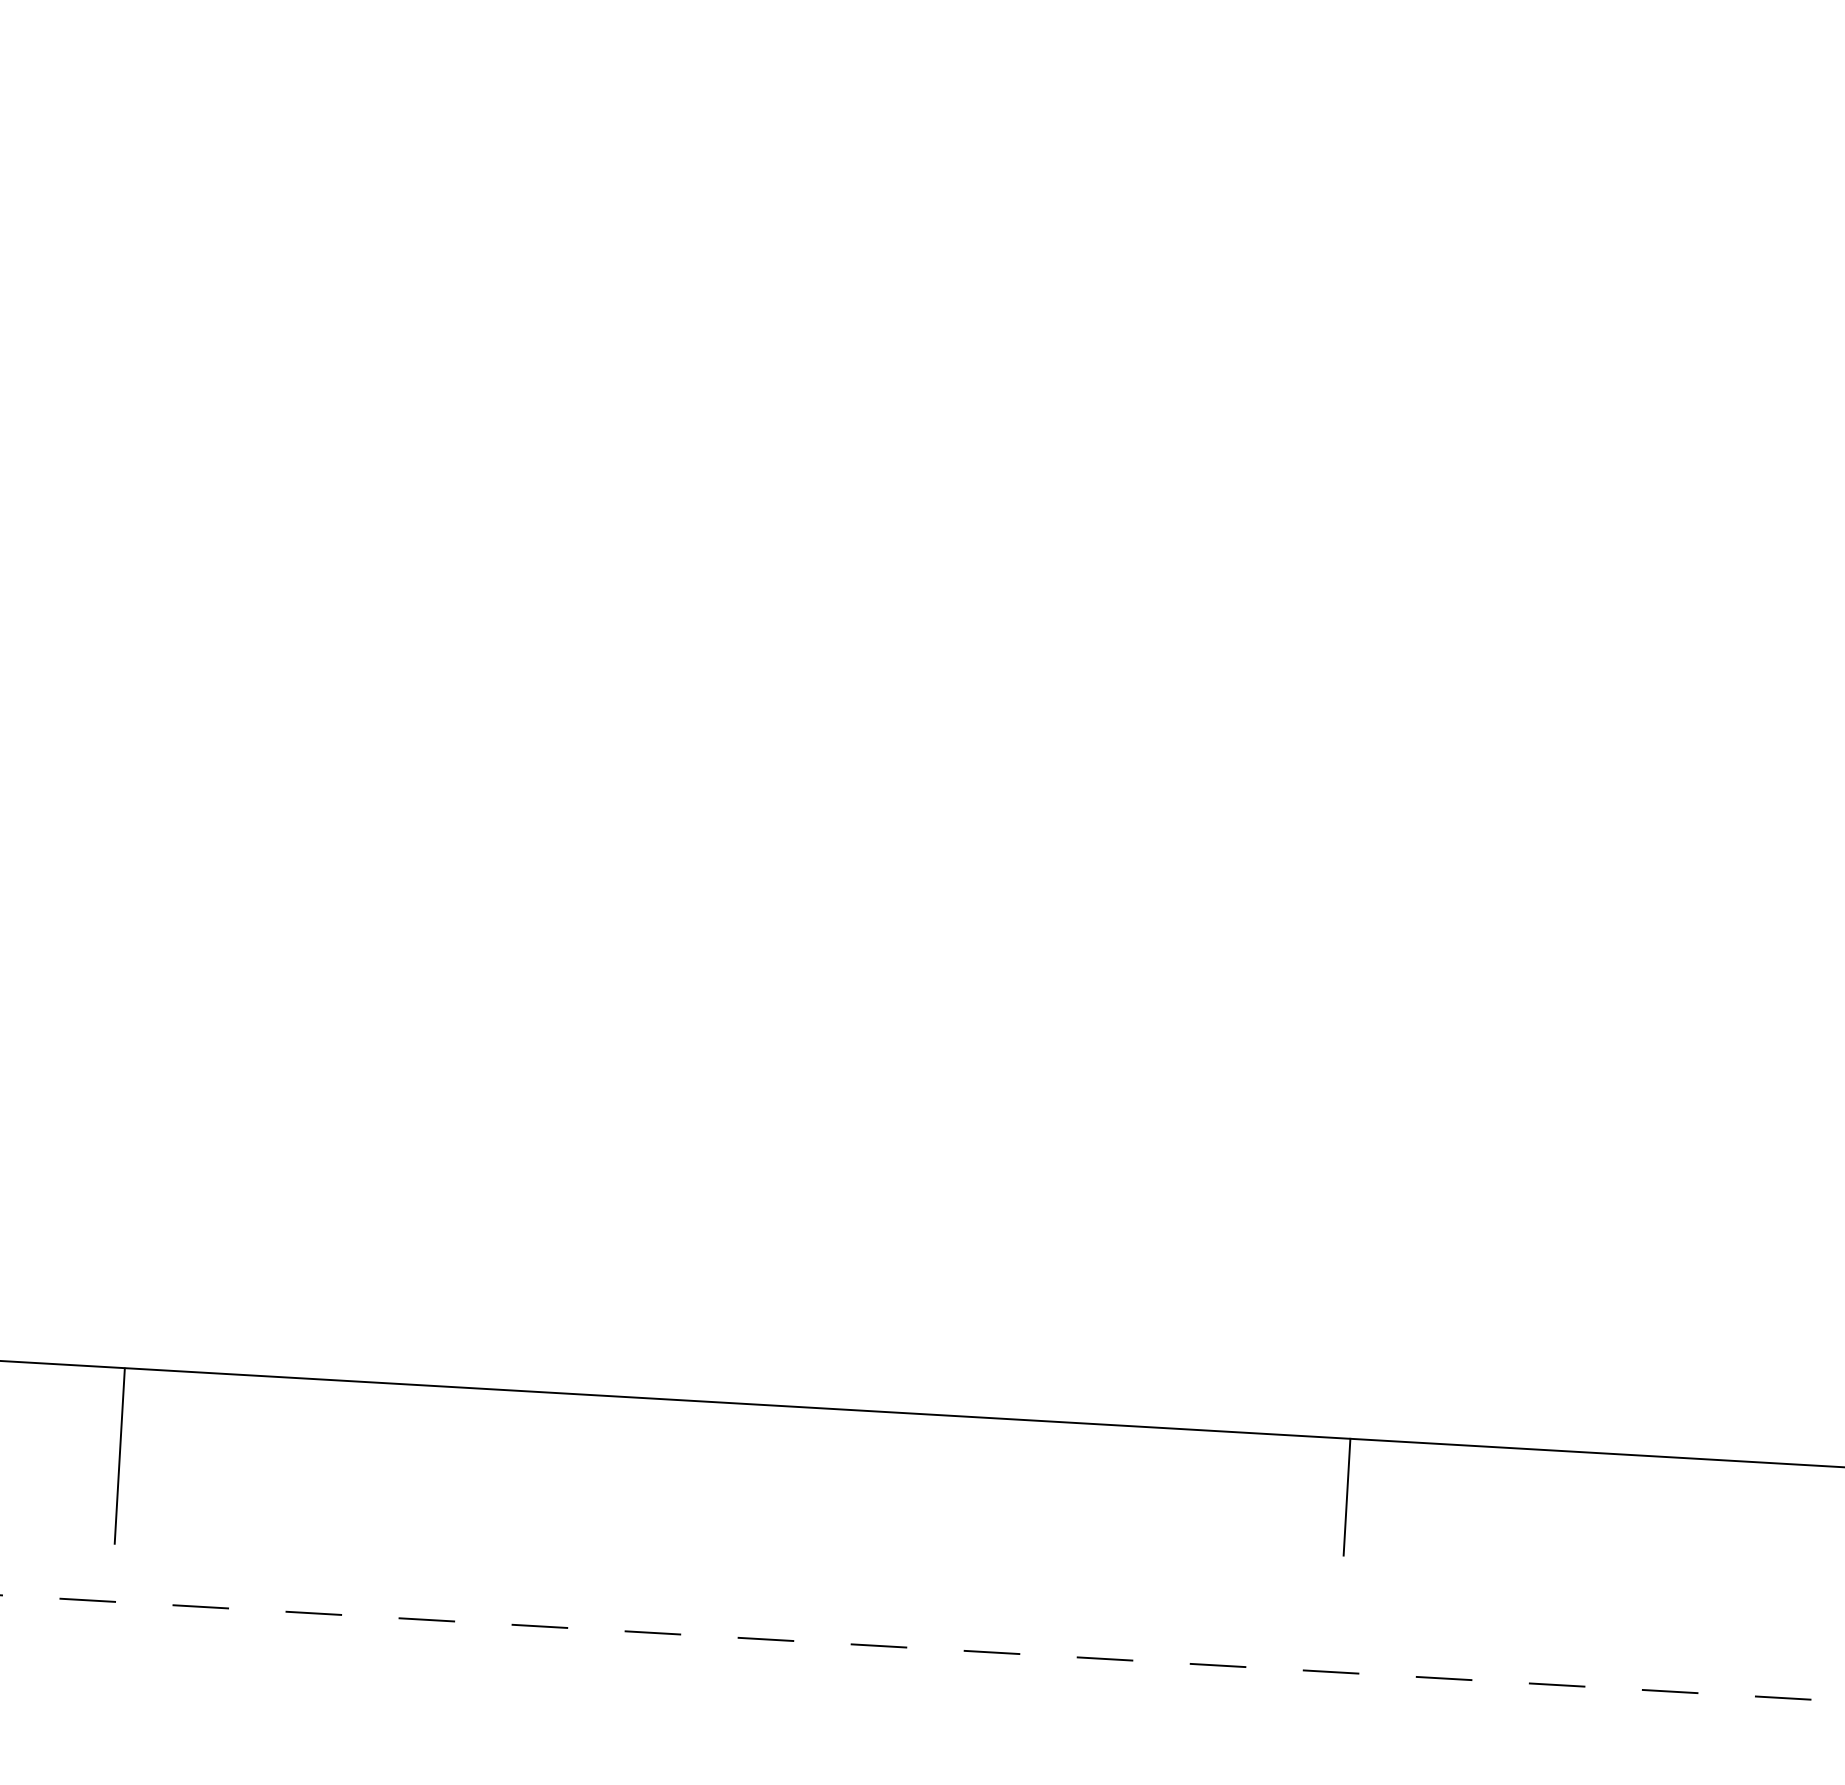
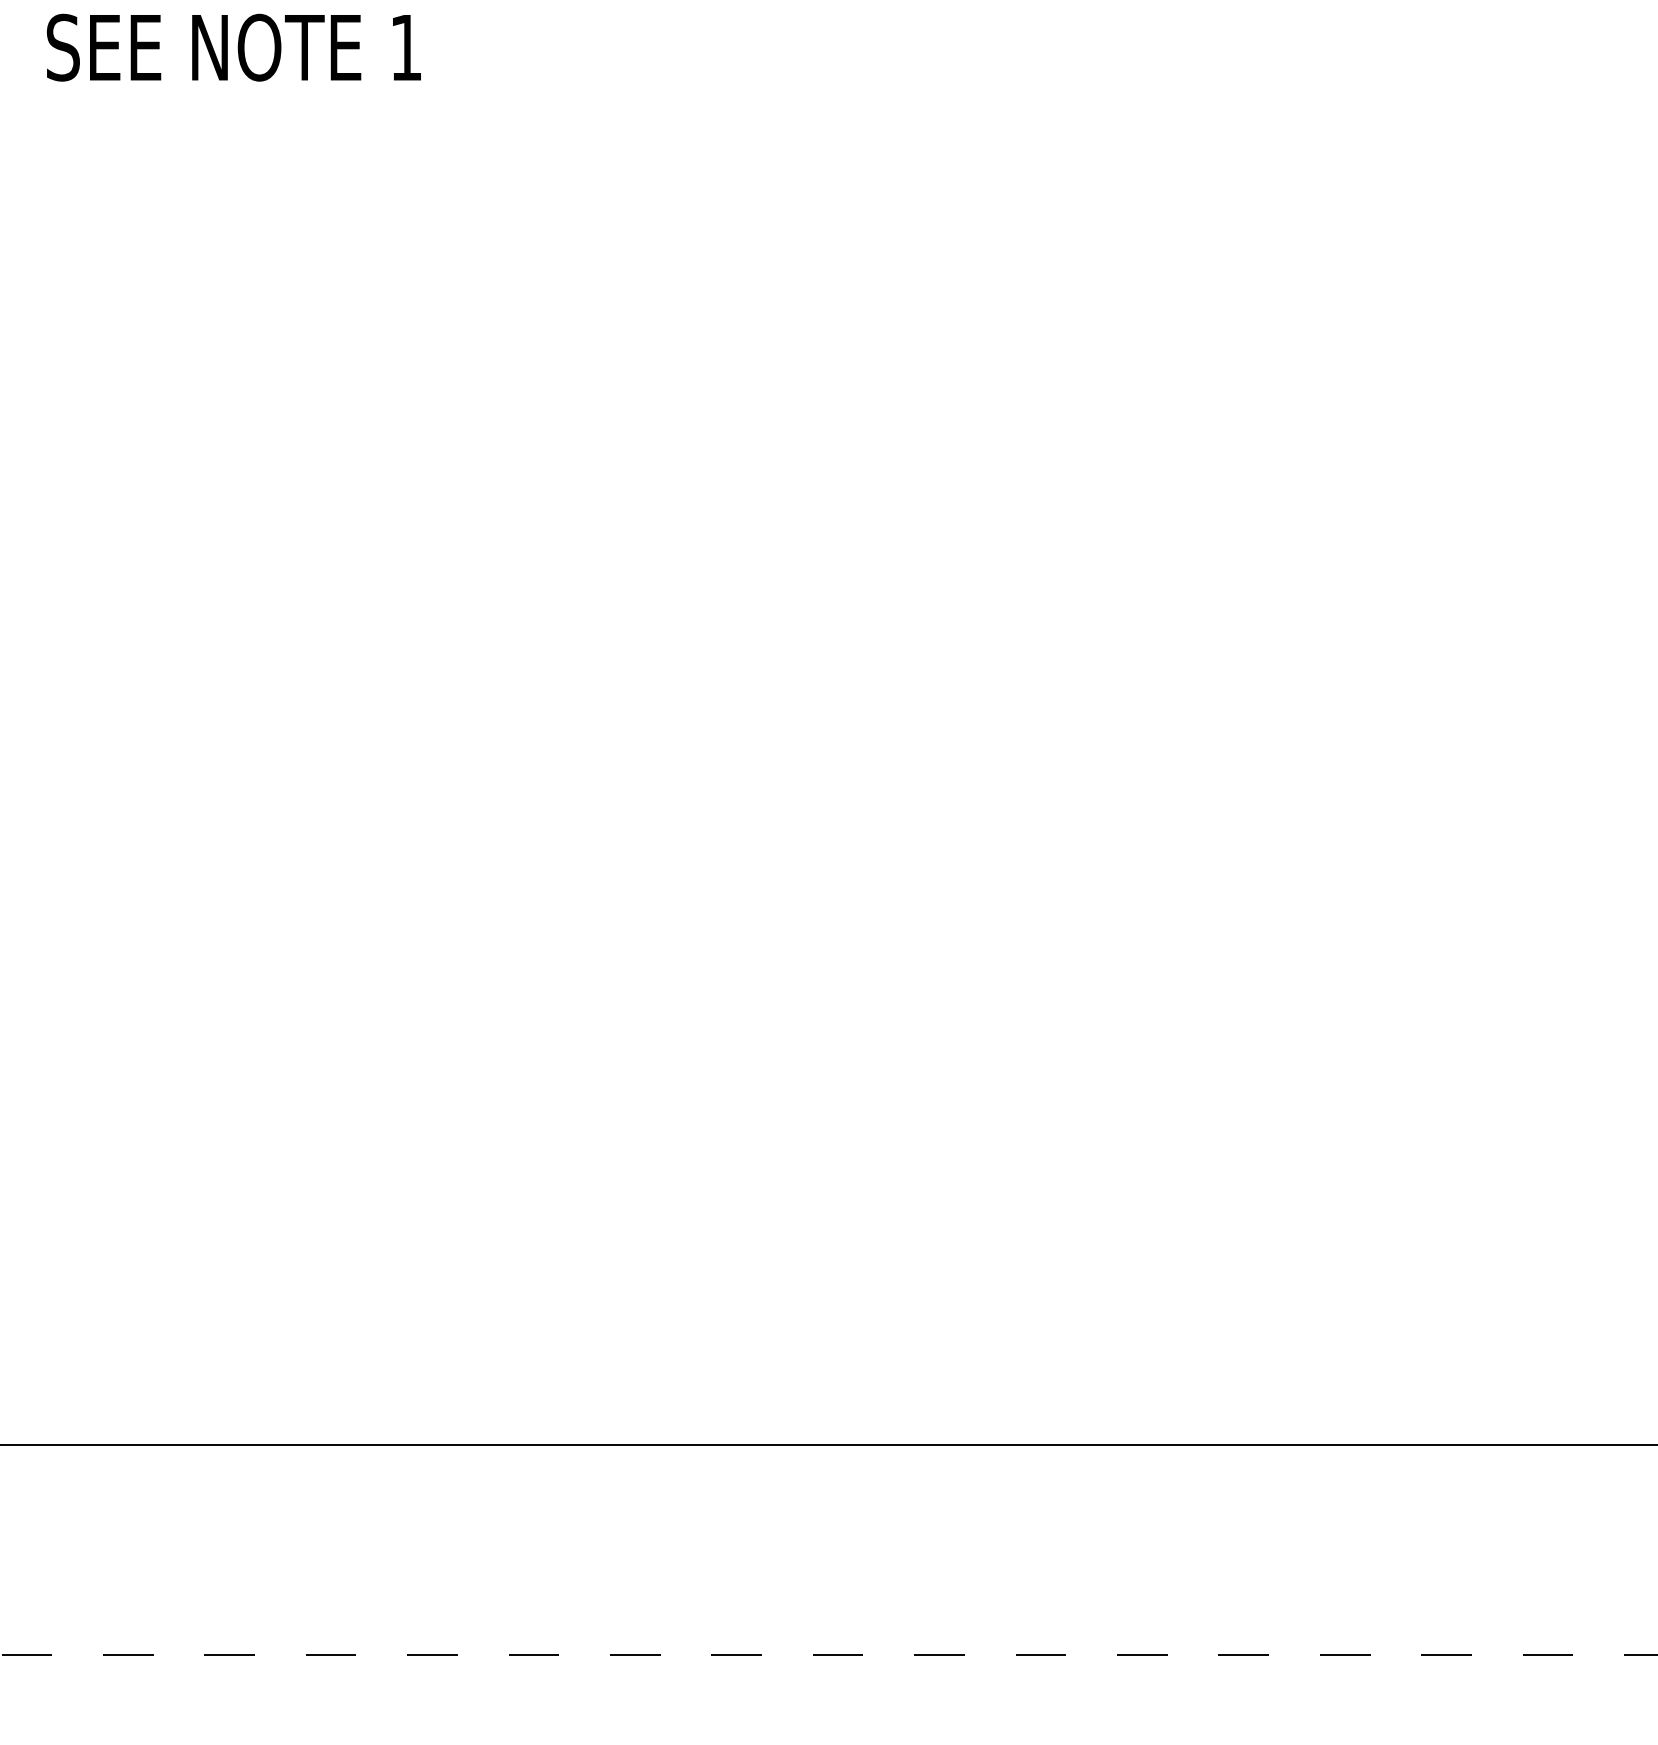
line: (120, 1455) -> (48, 1523), removed
line: (1346, 1497) -> (1147, 1497), removed

